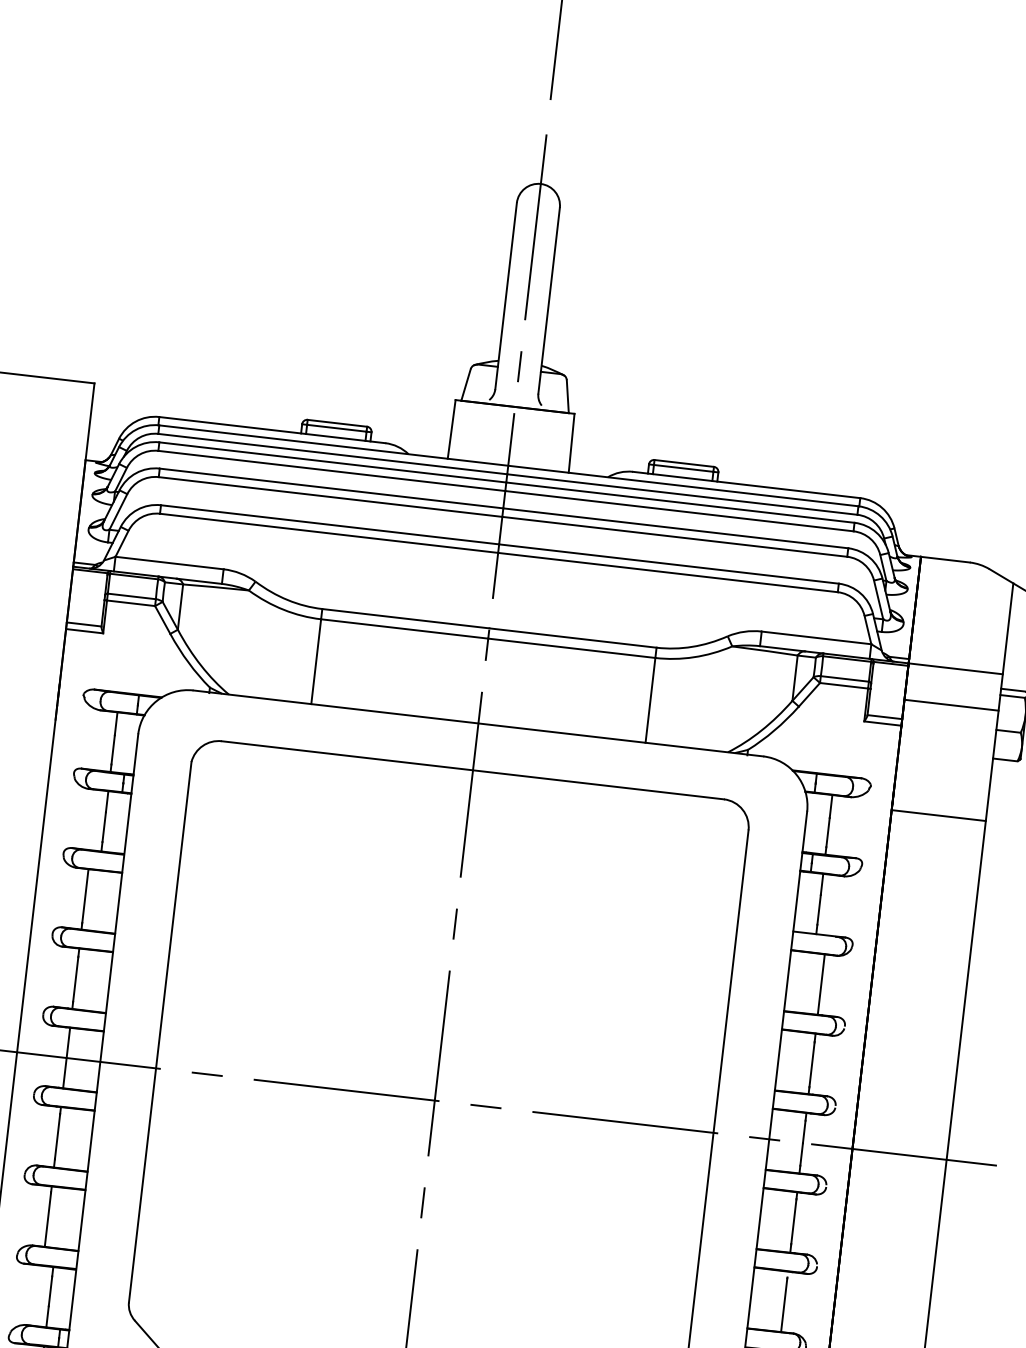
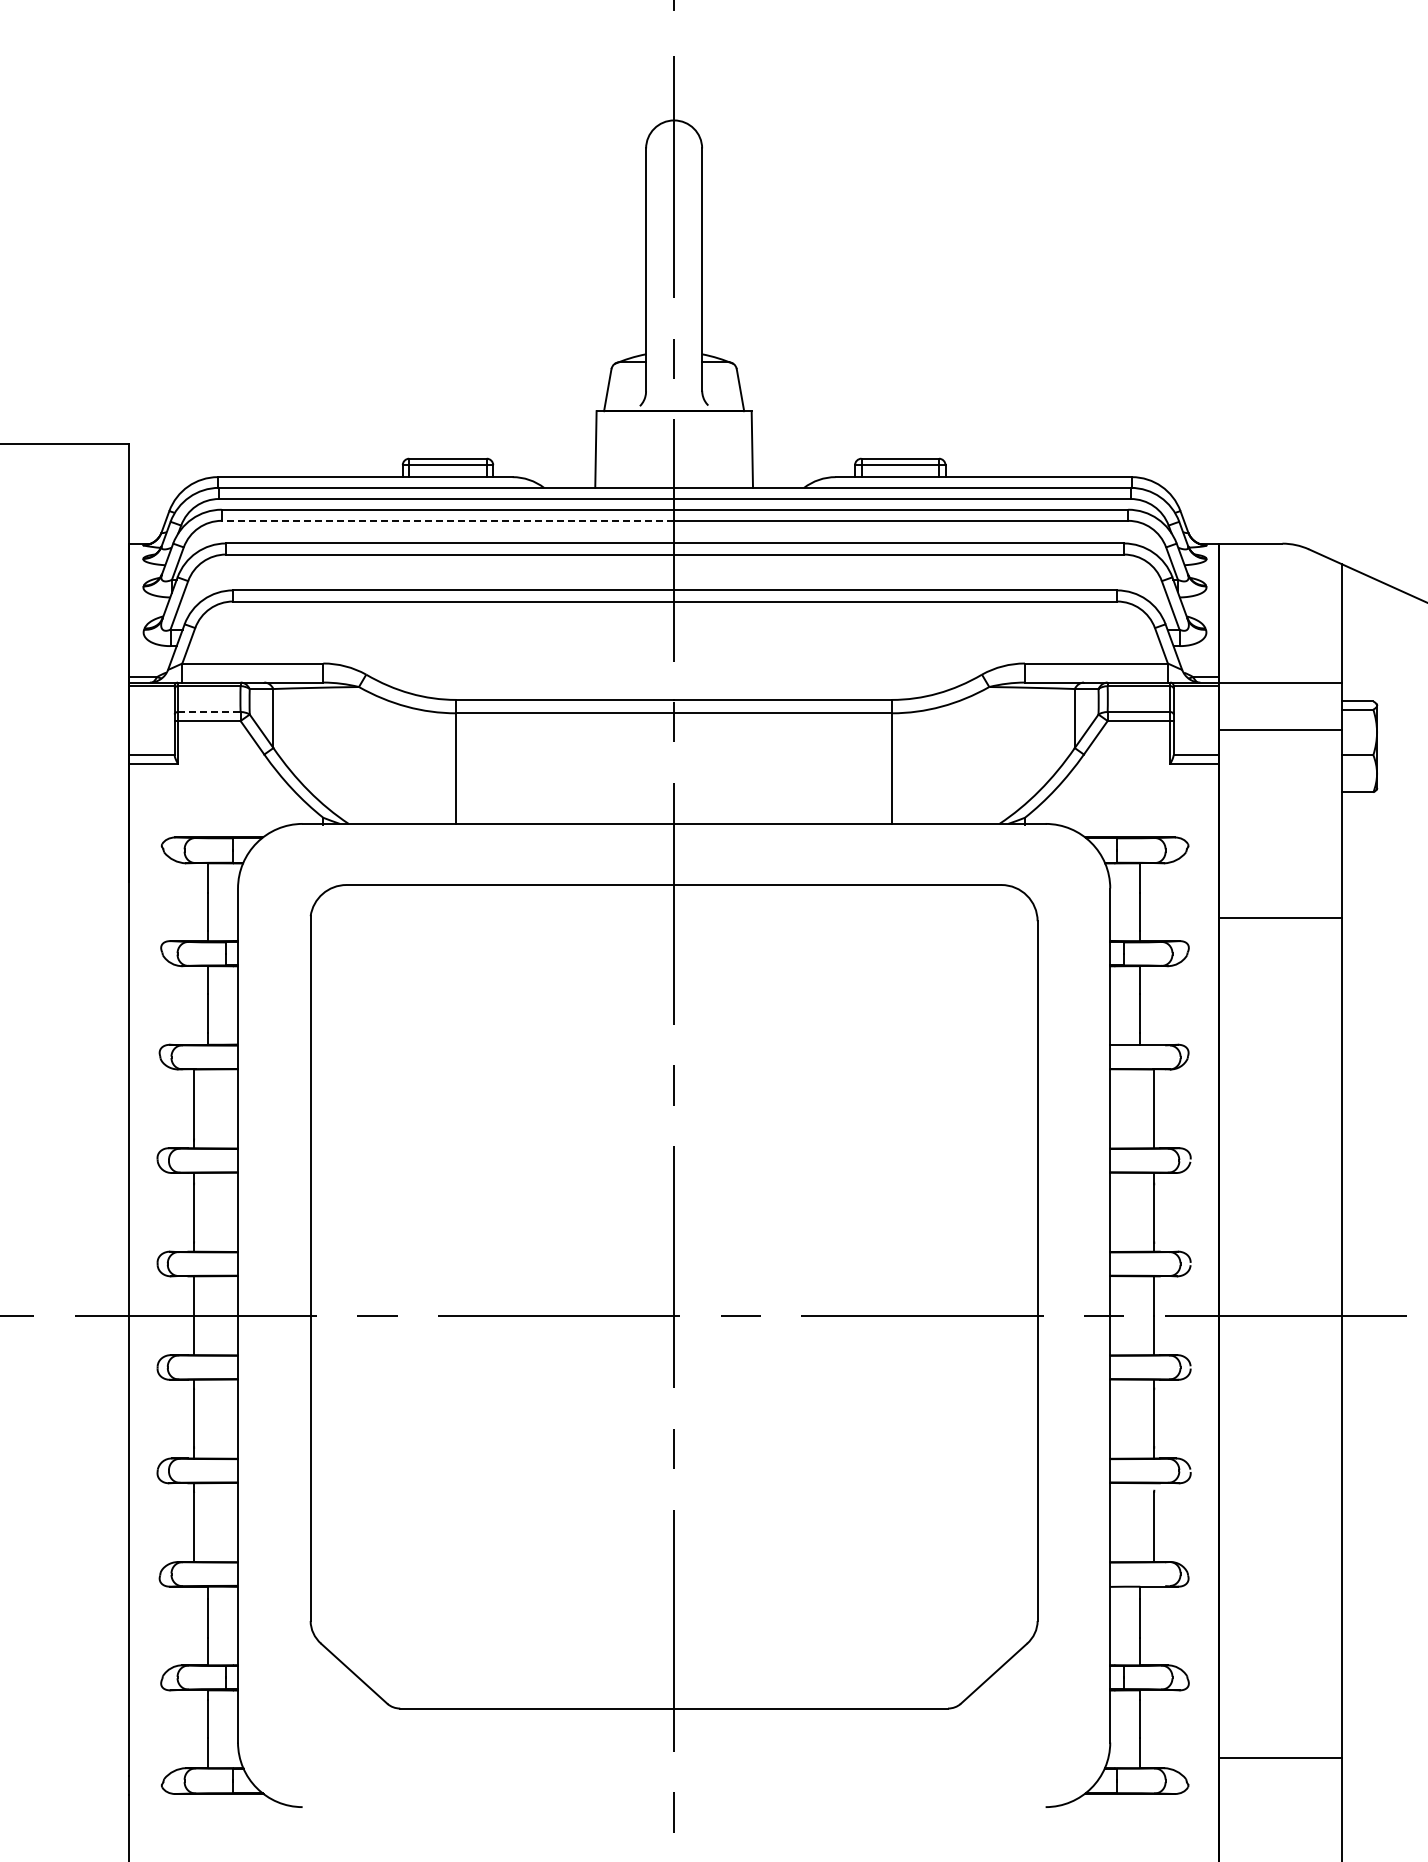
line: (331, 470) -> (447, 520), solid -> dashed
line: (132, 596) -> (209, 712), solid -> dashed
line: (938, 815) -> (1279, 917), moved

